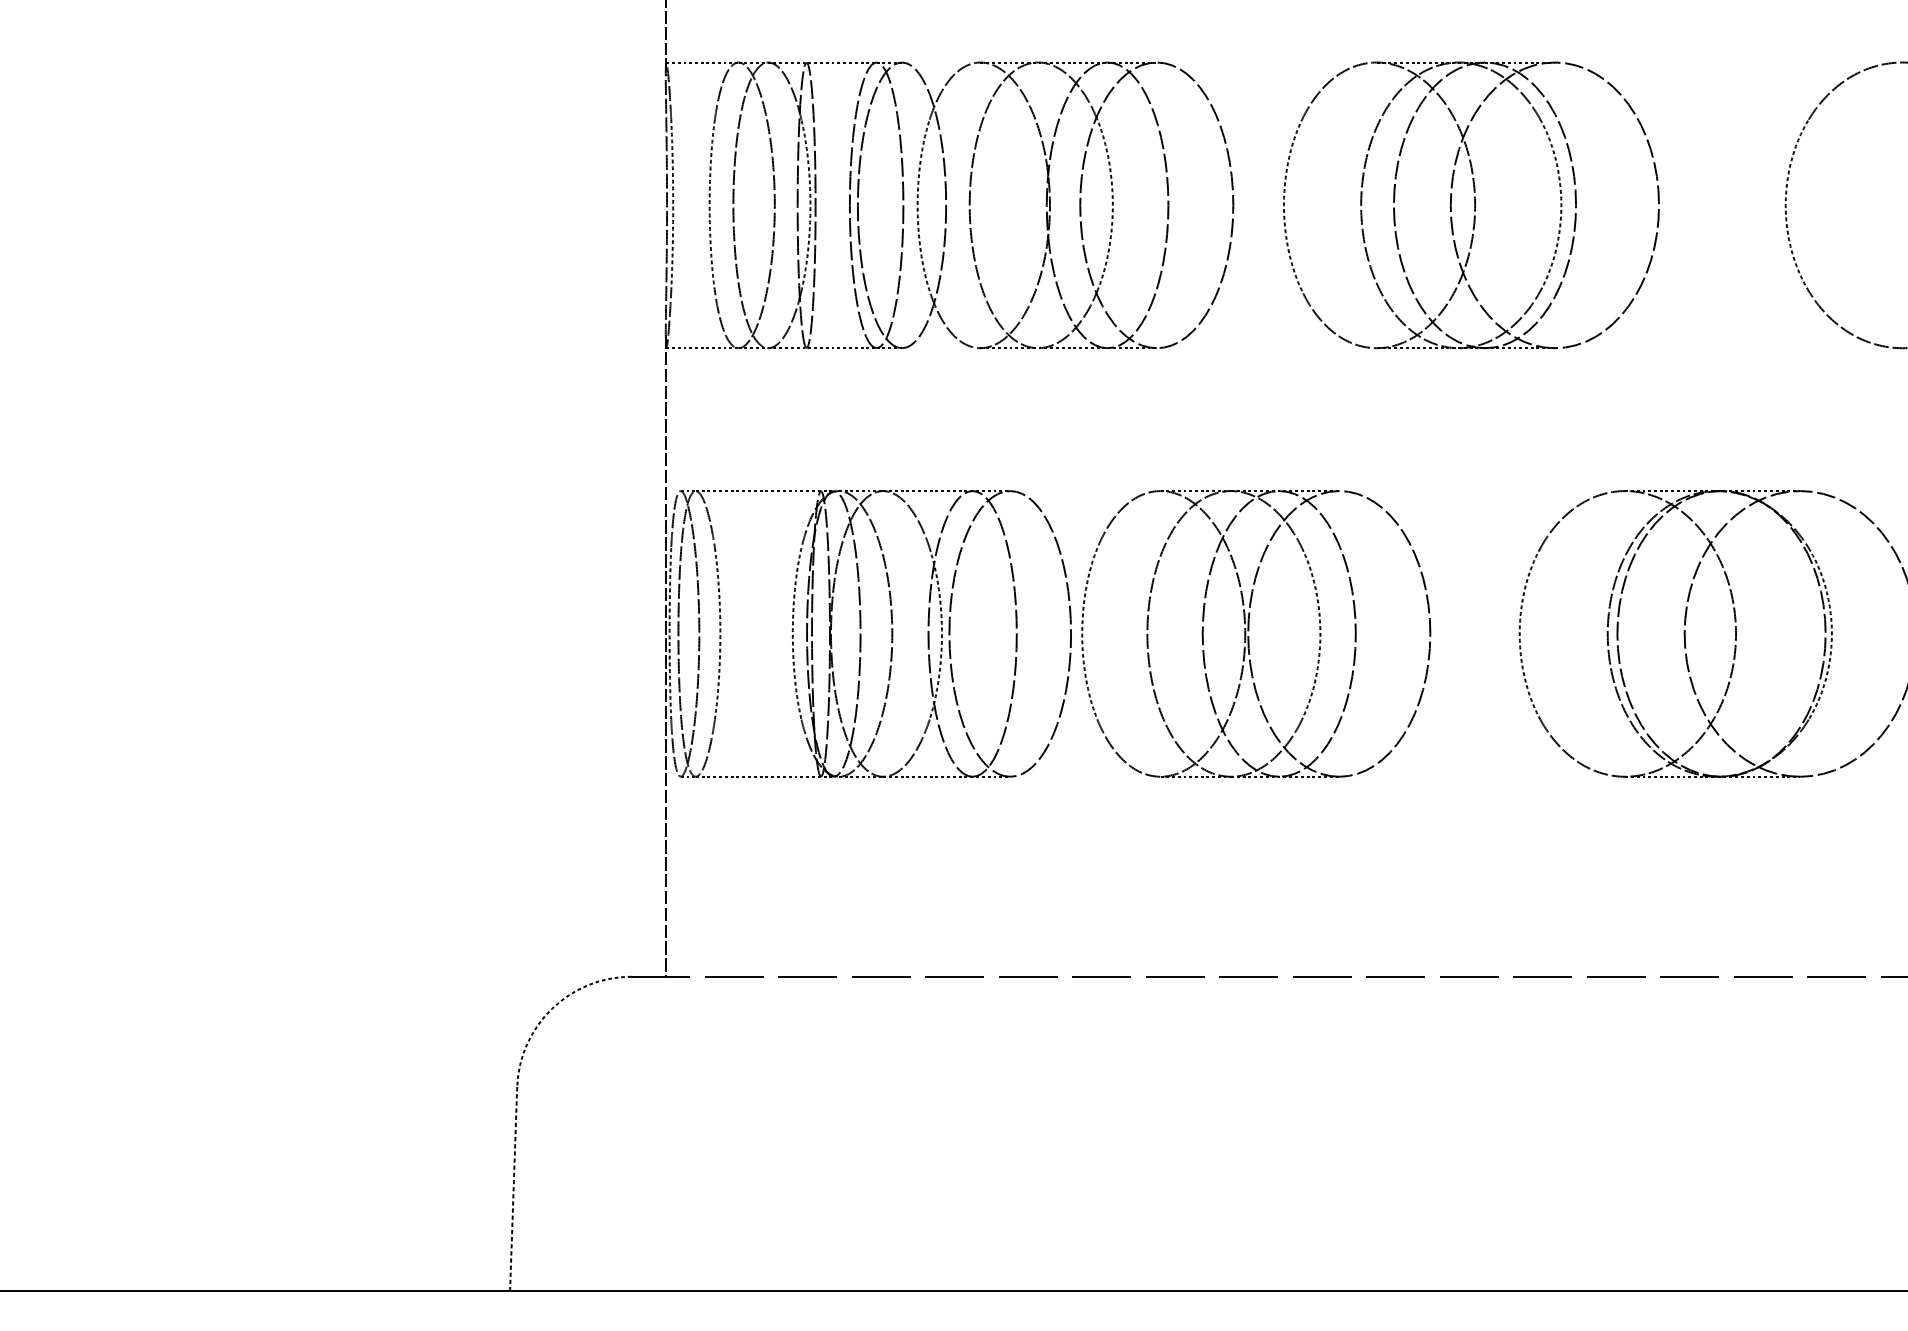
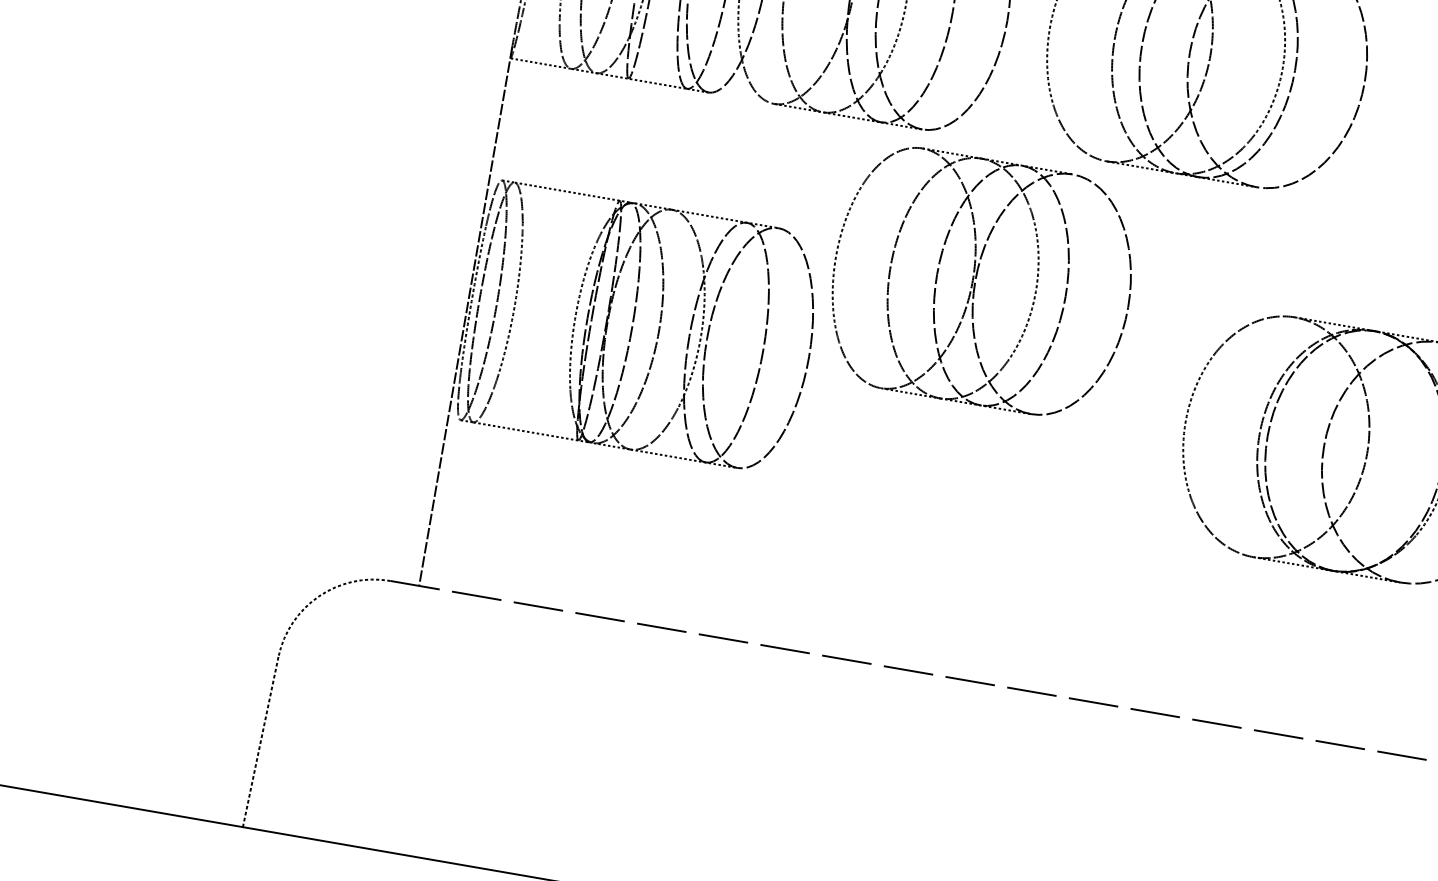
part: (1249, 631) -> (976, 279), moved

